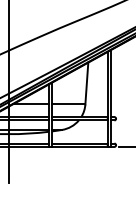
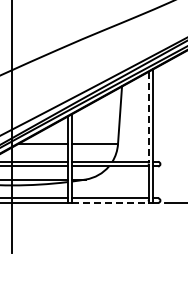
line: (107, 85) -> (148, 117), solid -> dashed
line: (79, 146) -> (110, 202), solid -> dashed

